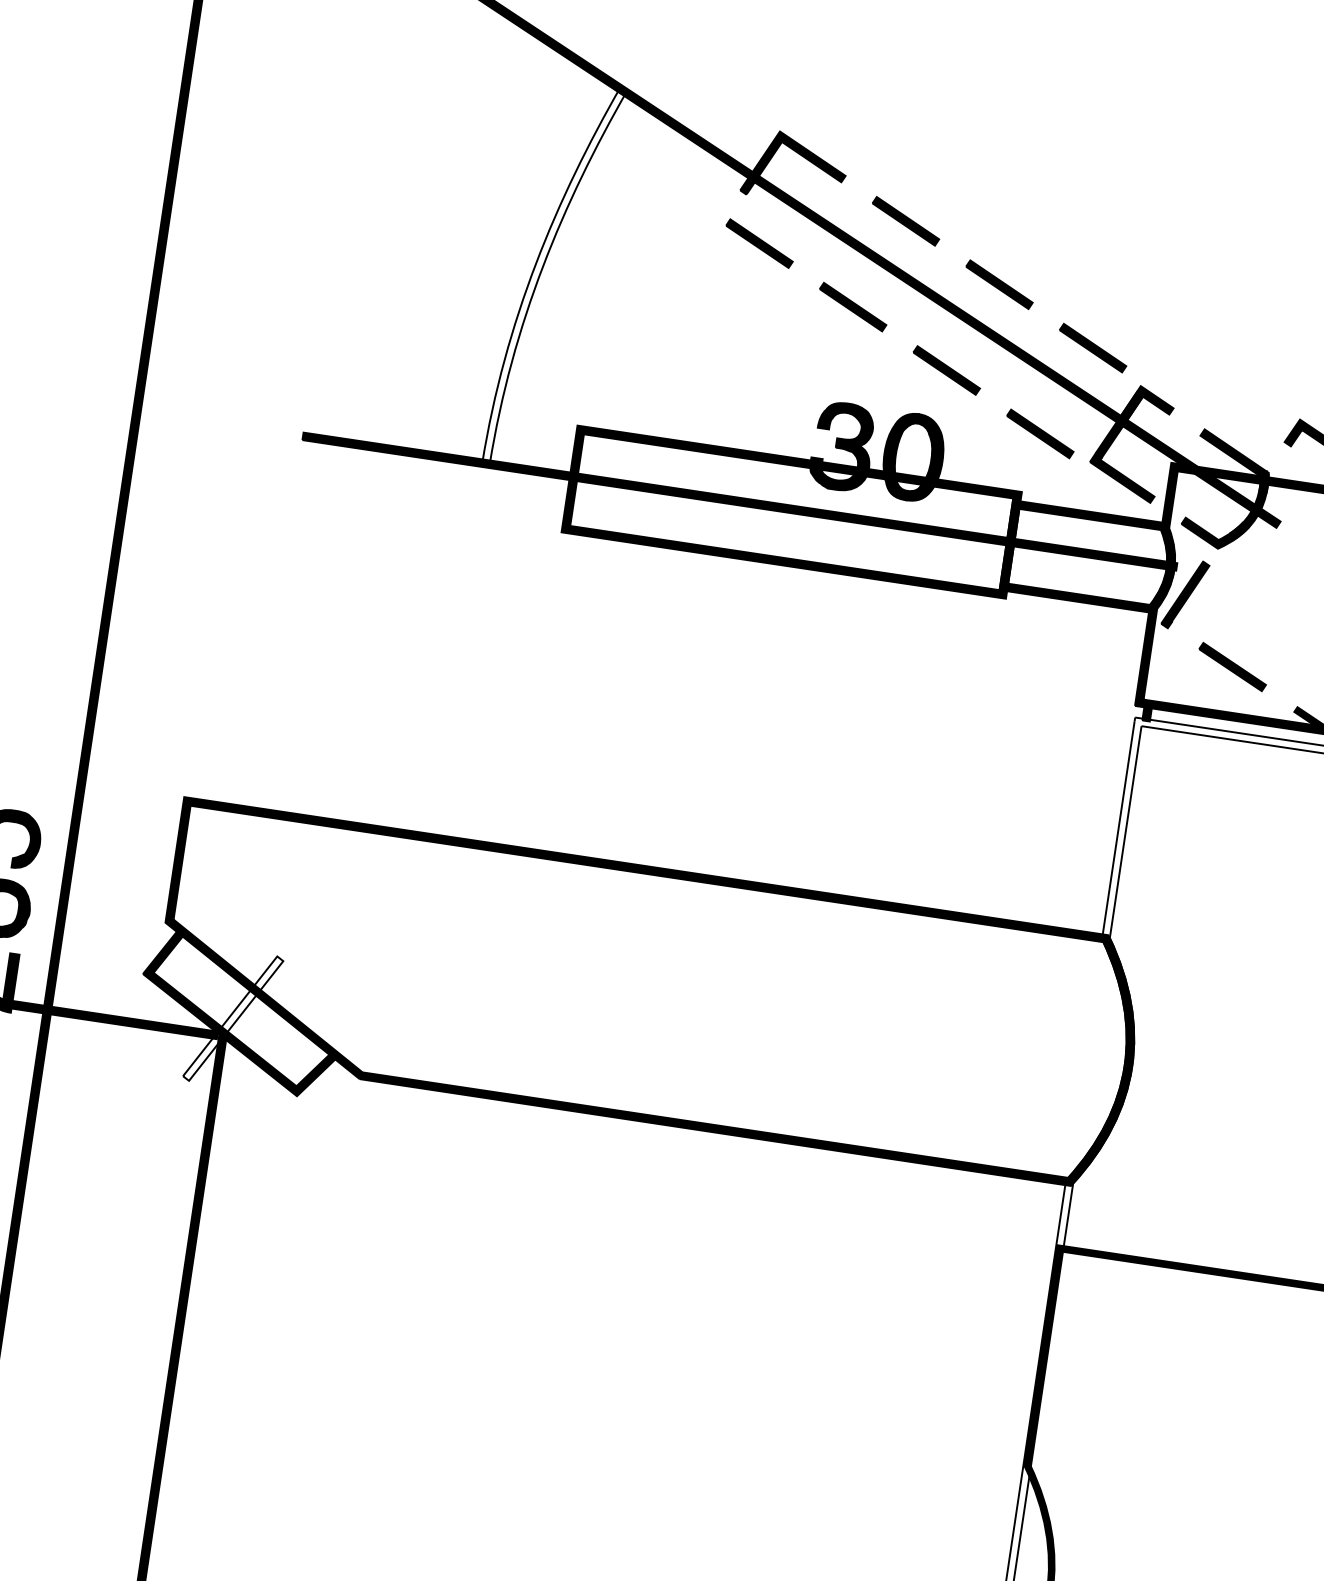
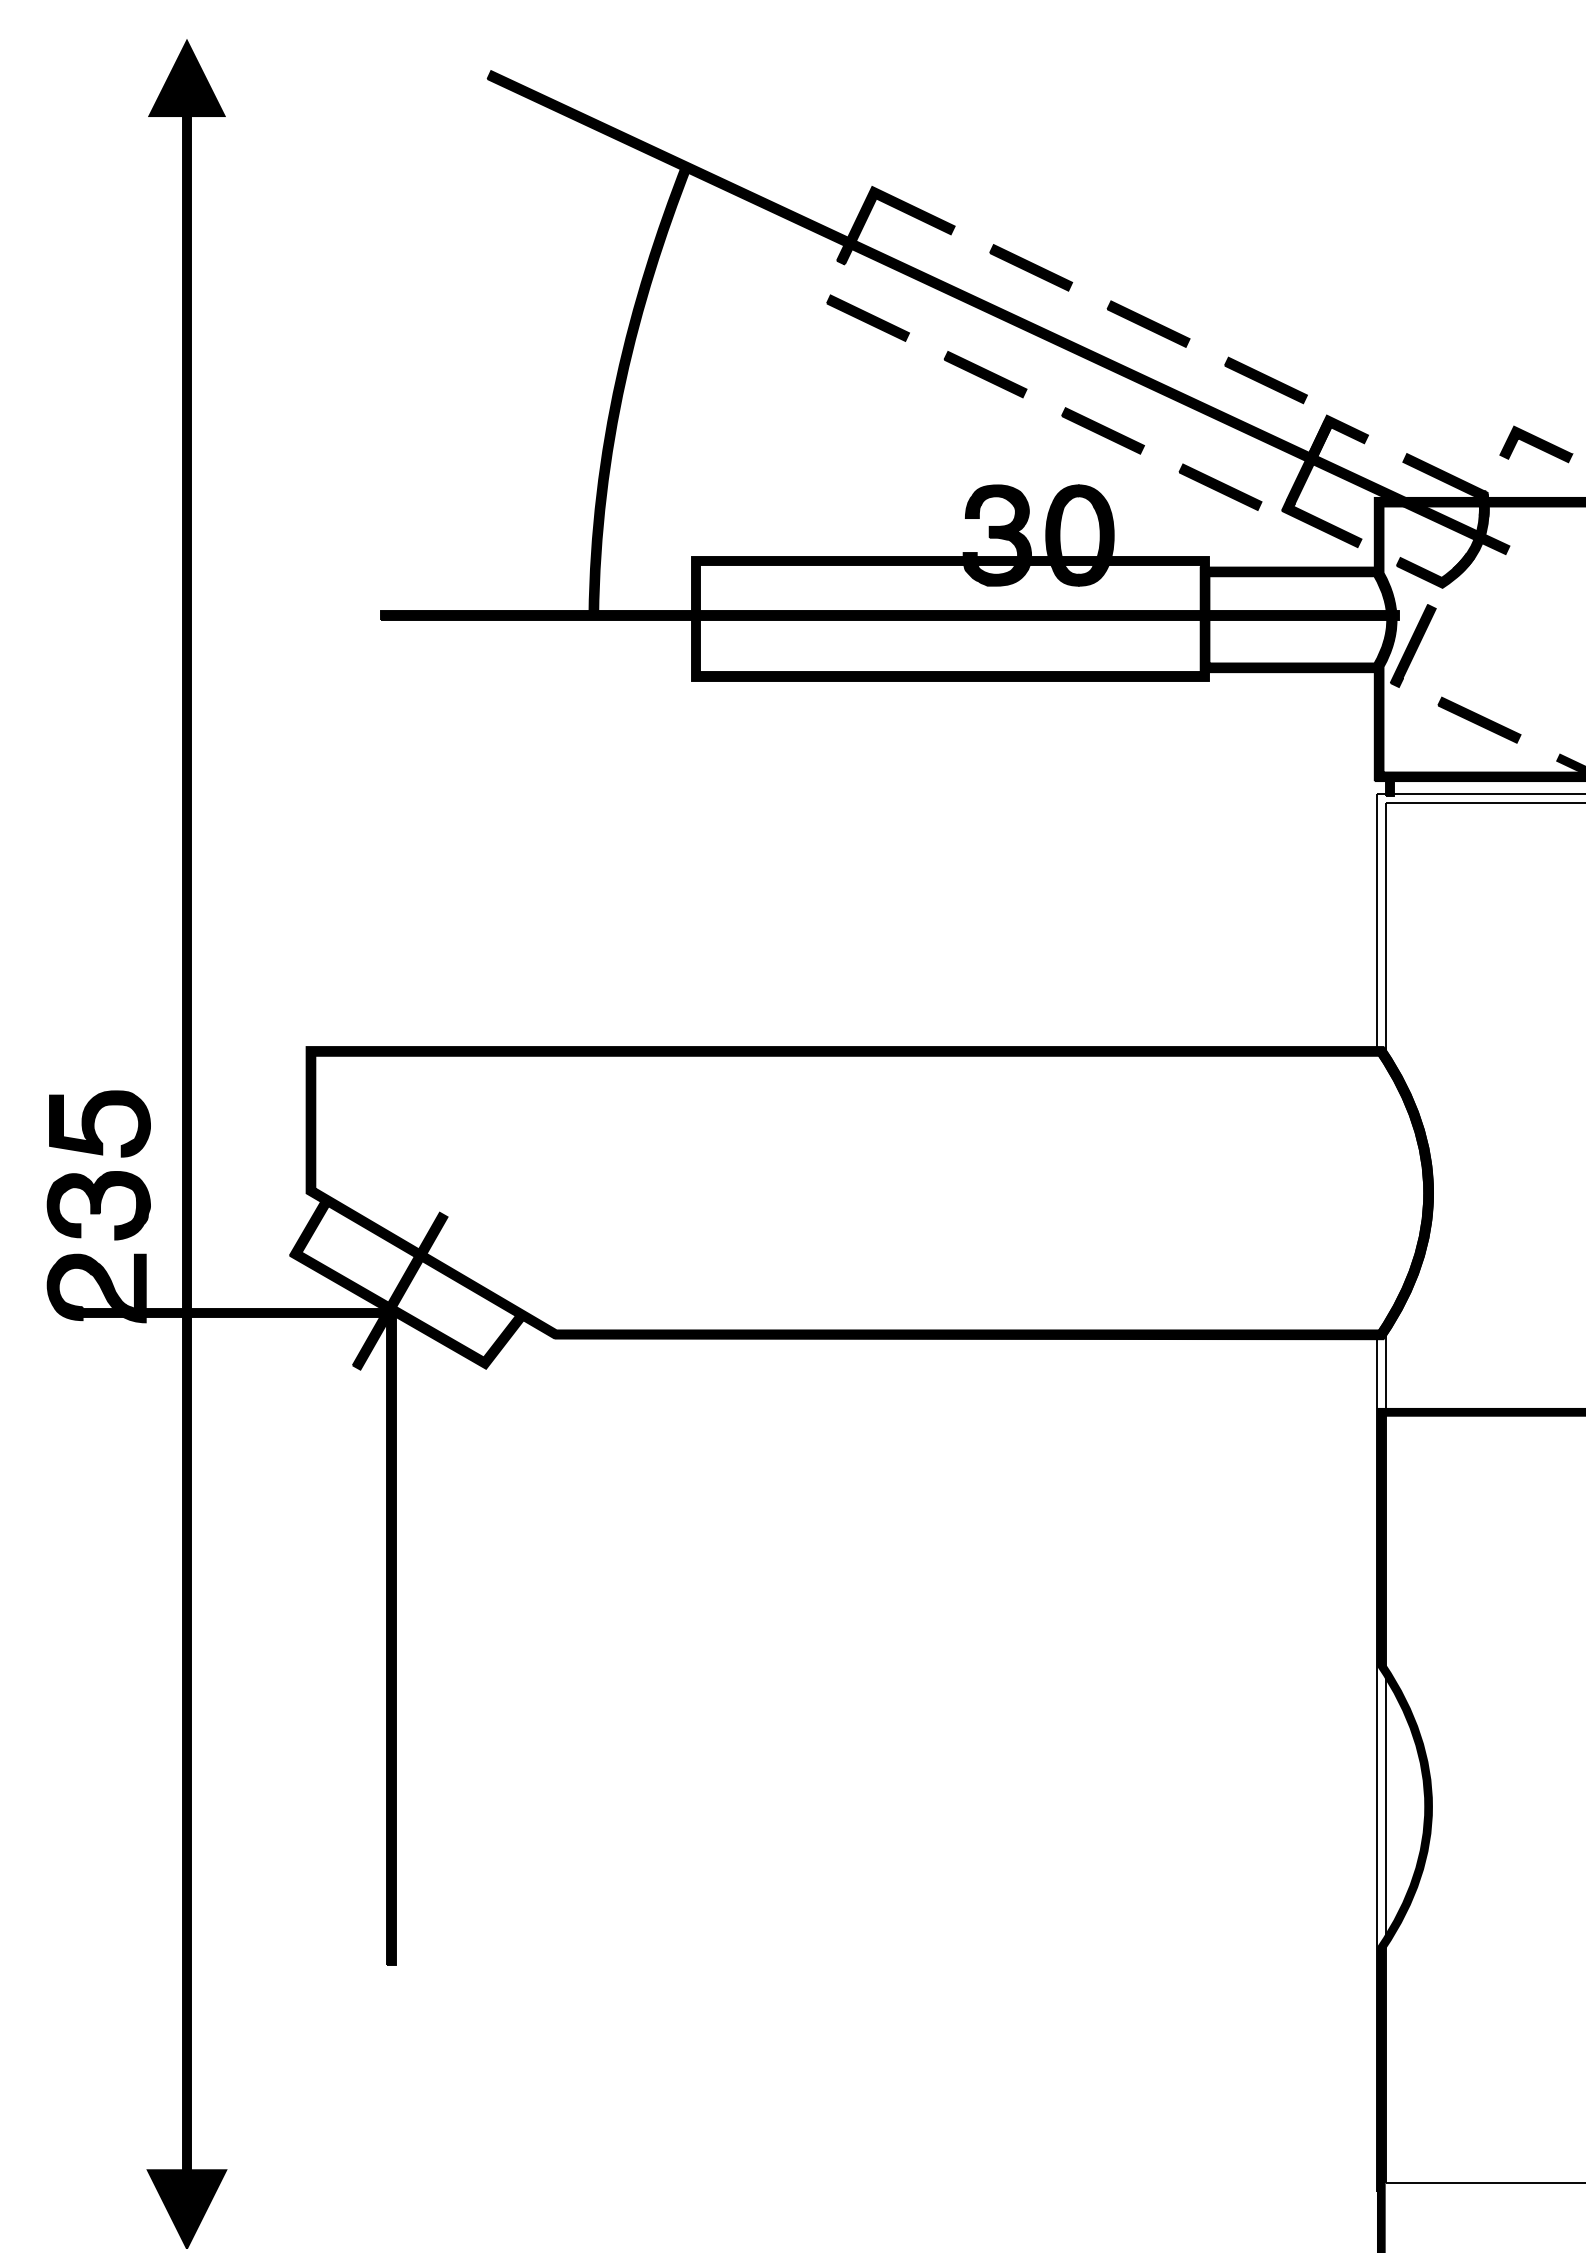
fill: (555, 274) -> (640, 388), added
fill: (232, 1017) -> (399, 1290), added

